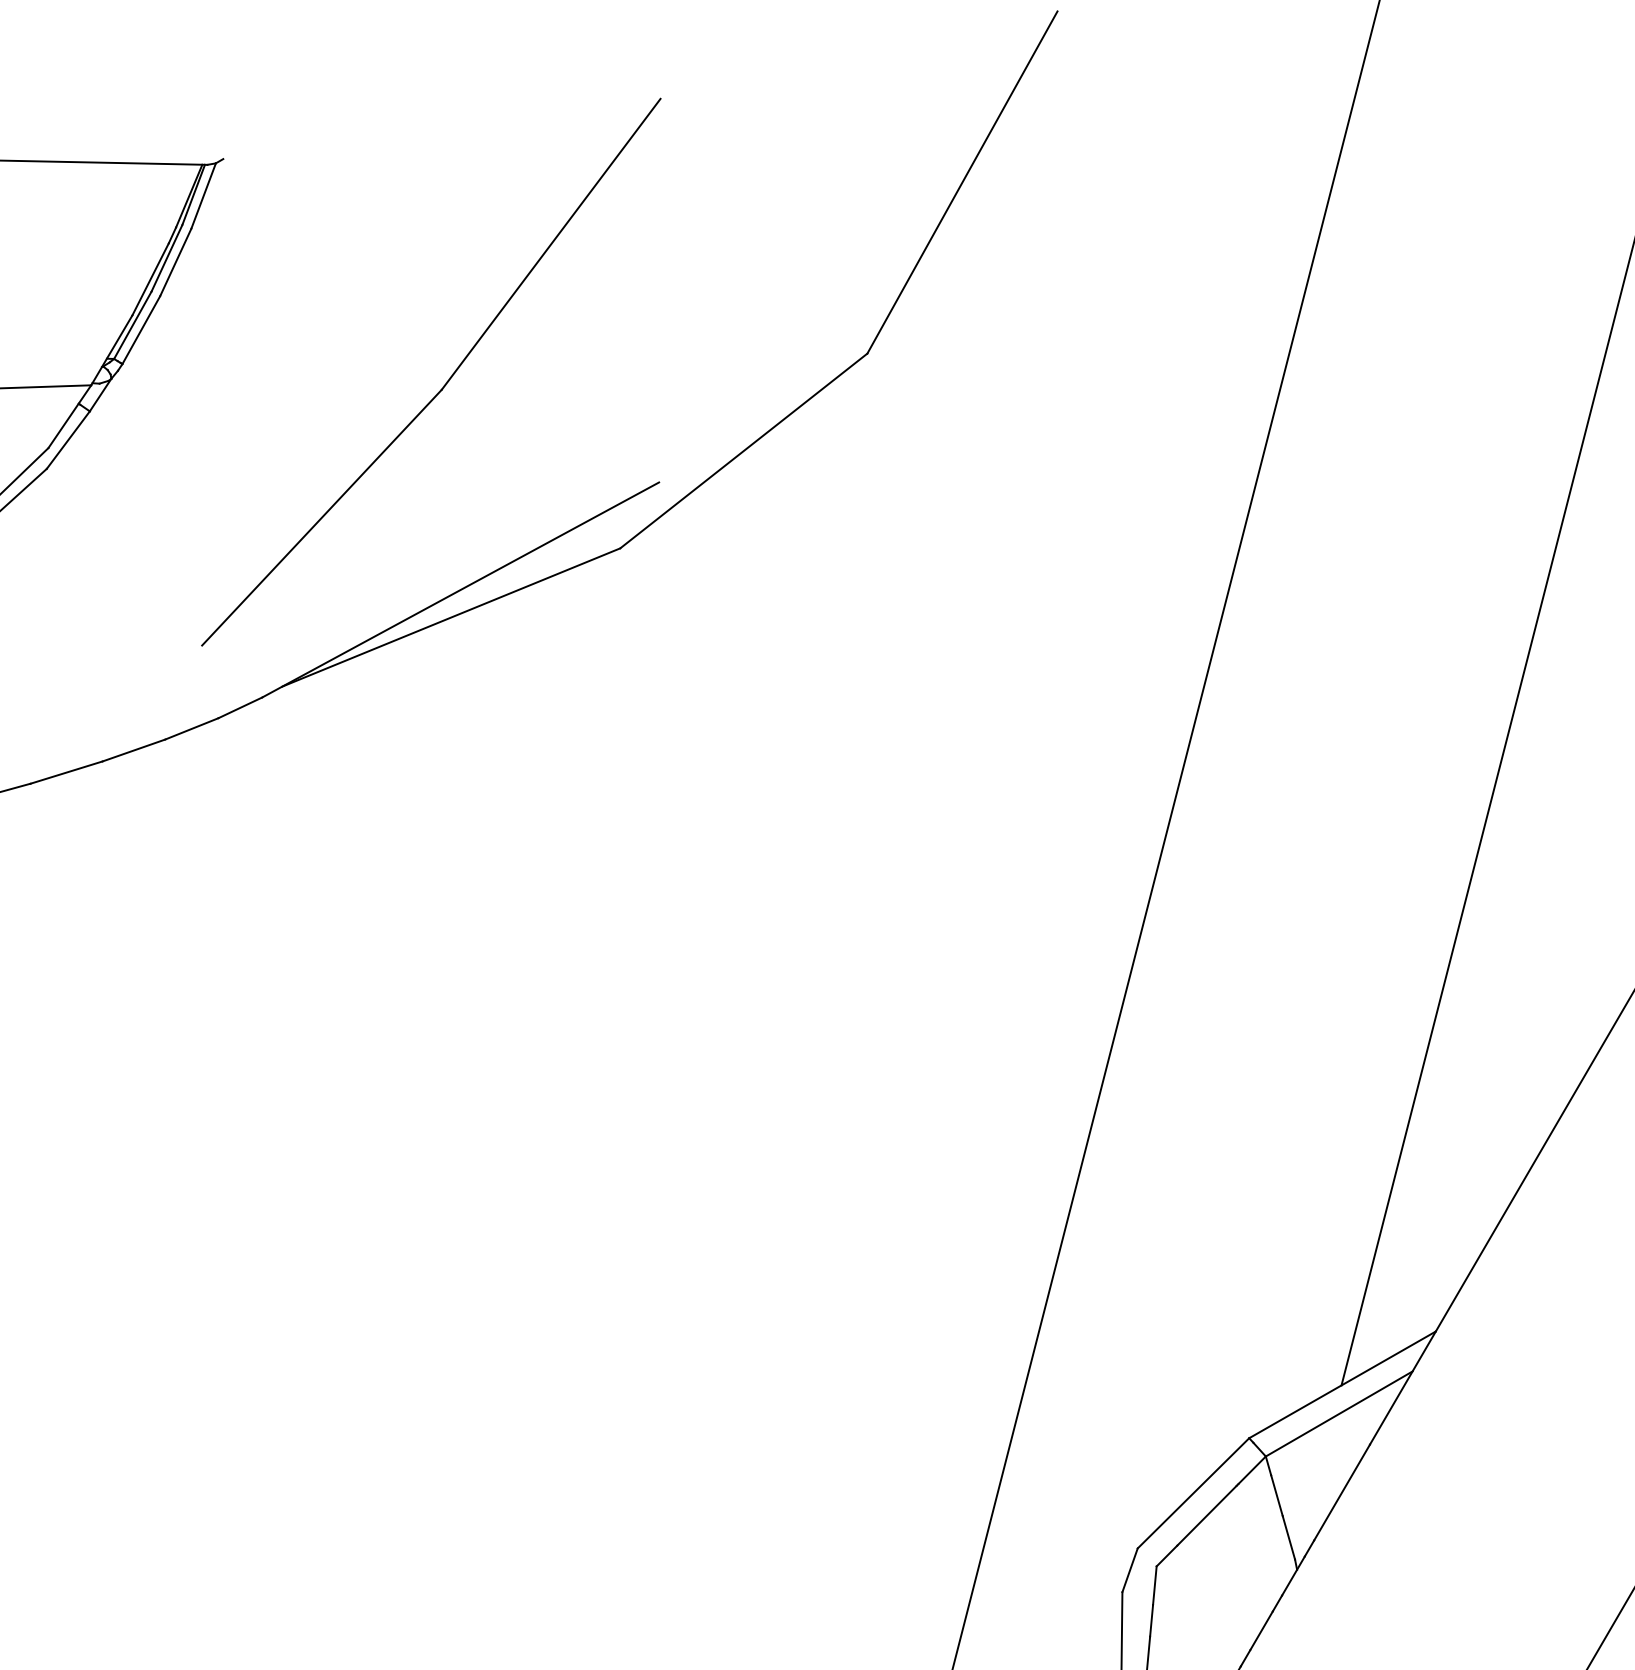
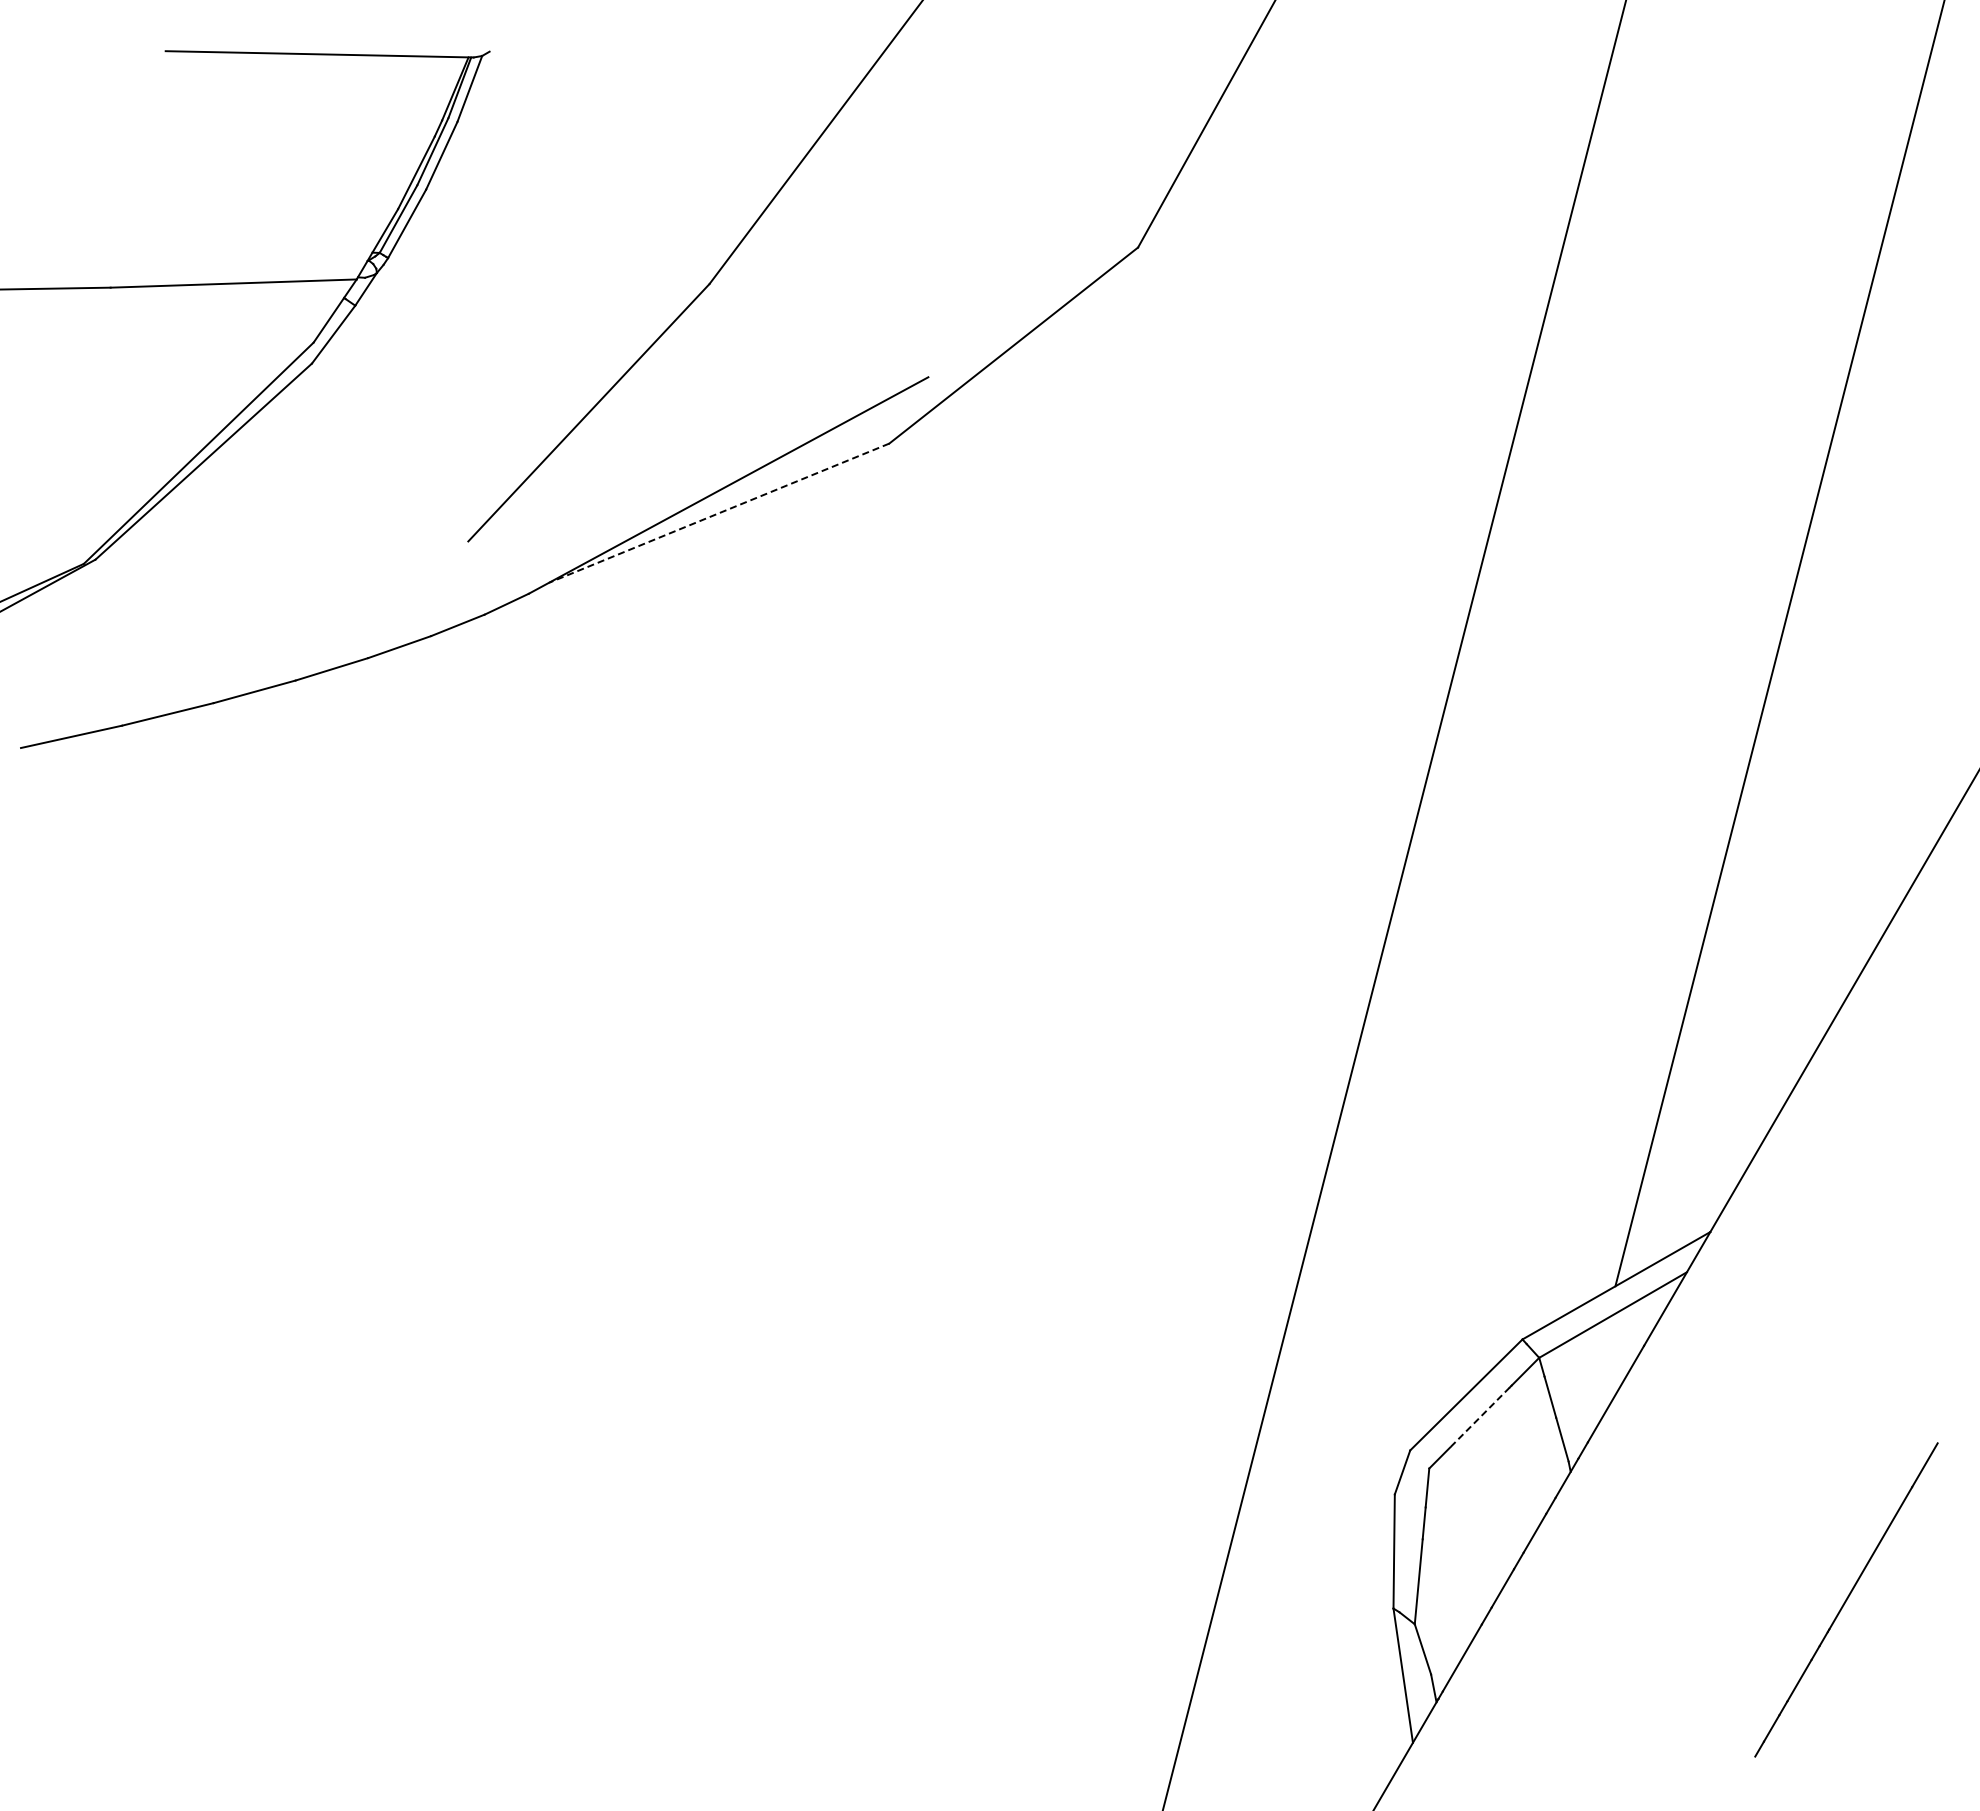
line: (451, 617) -> (719, 513), solid -> dashed
line: (1206, 1515) -> (1479, 1417), solid -> dashed

